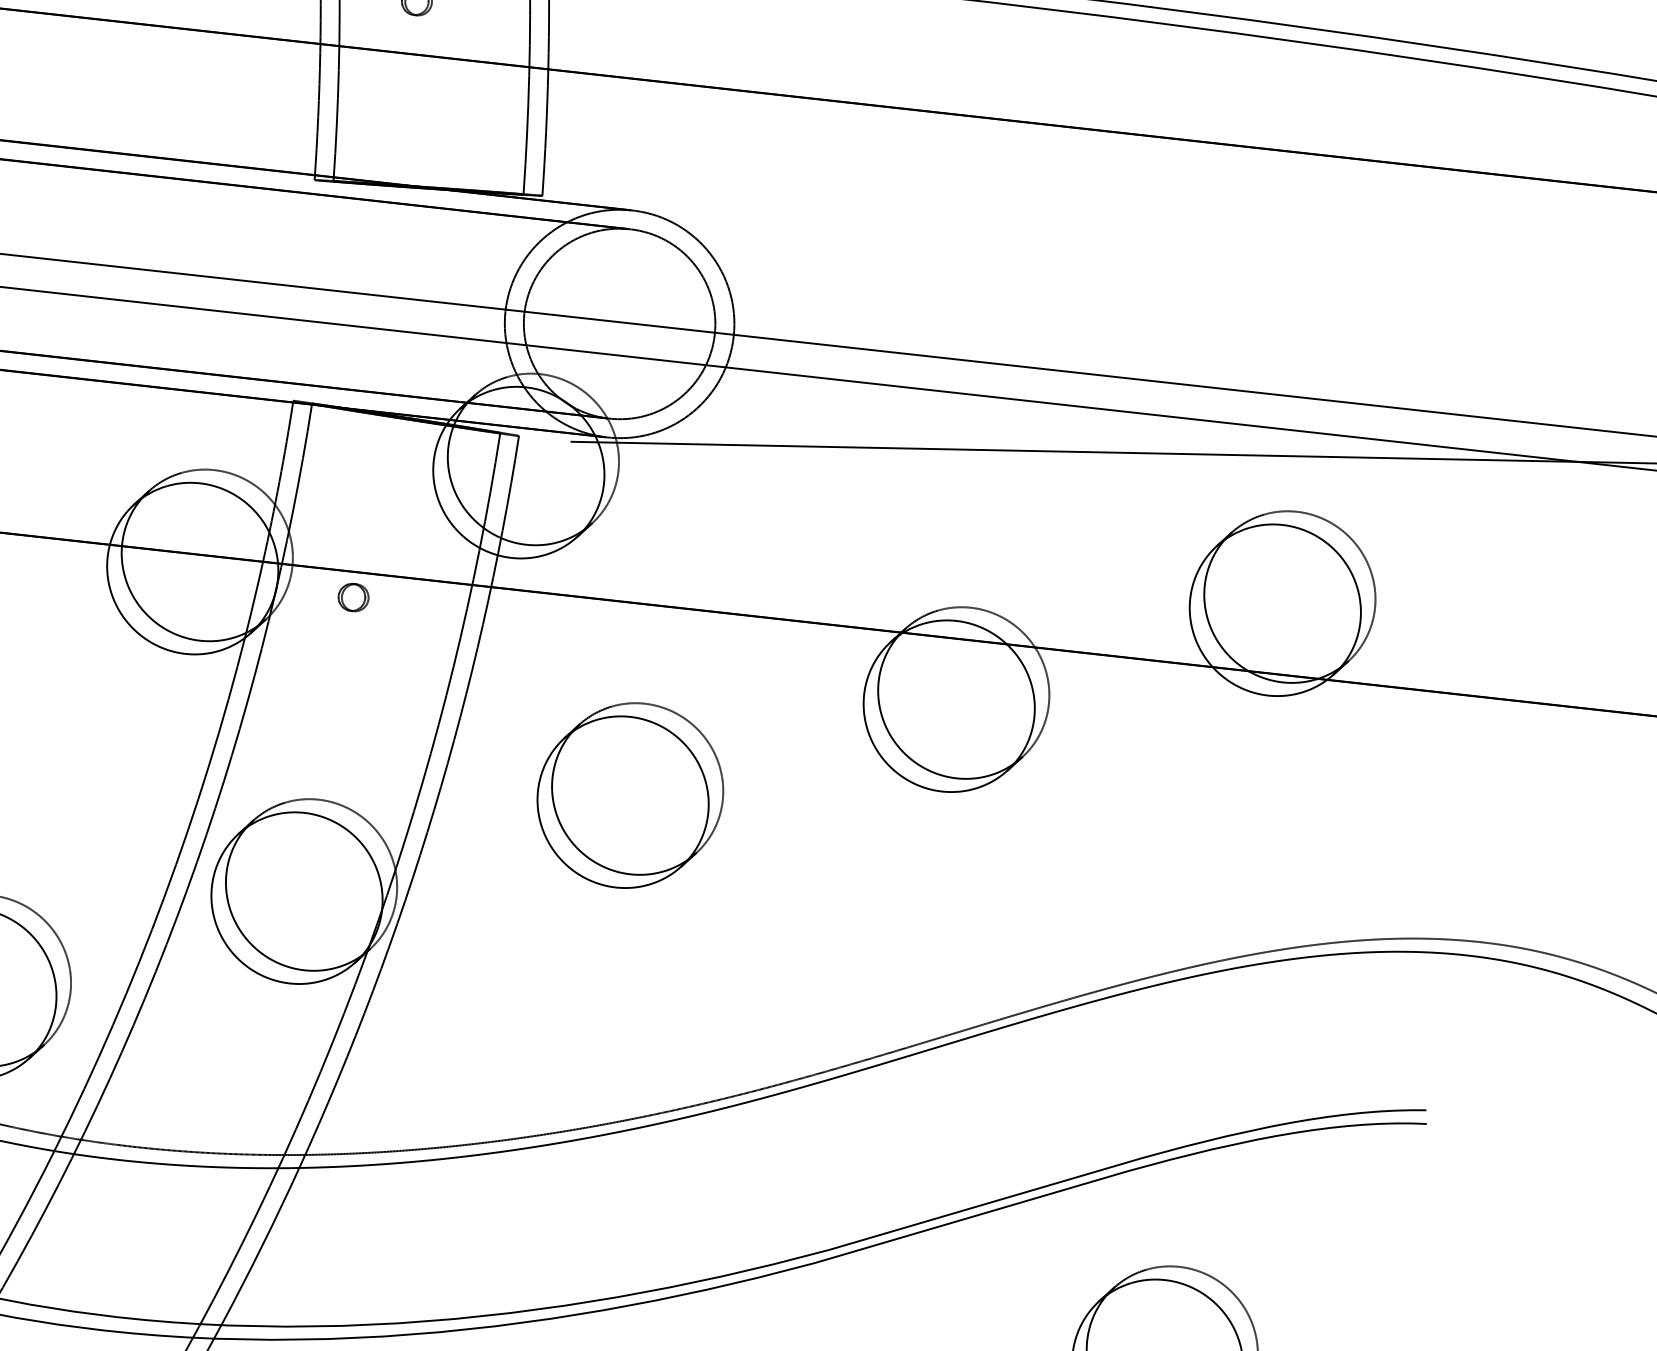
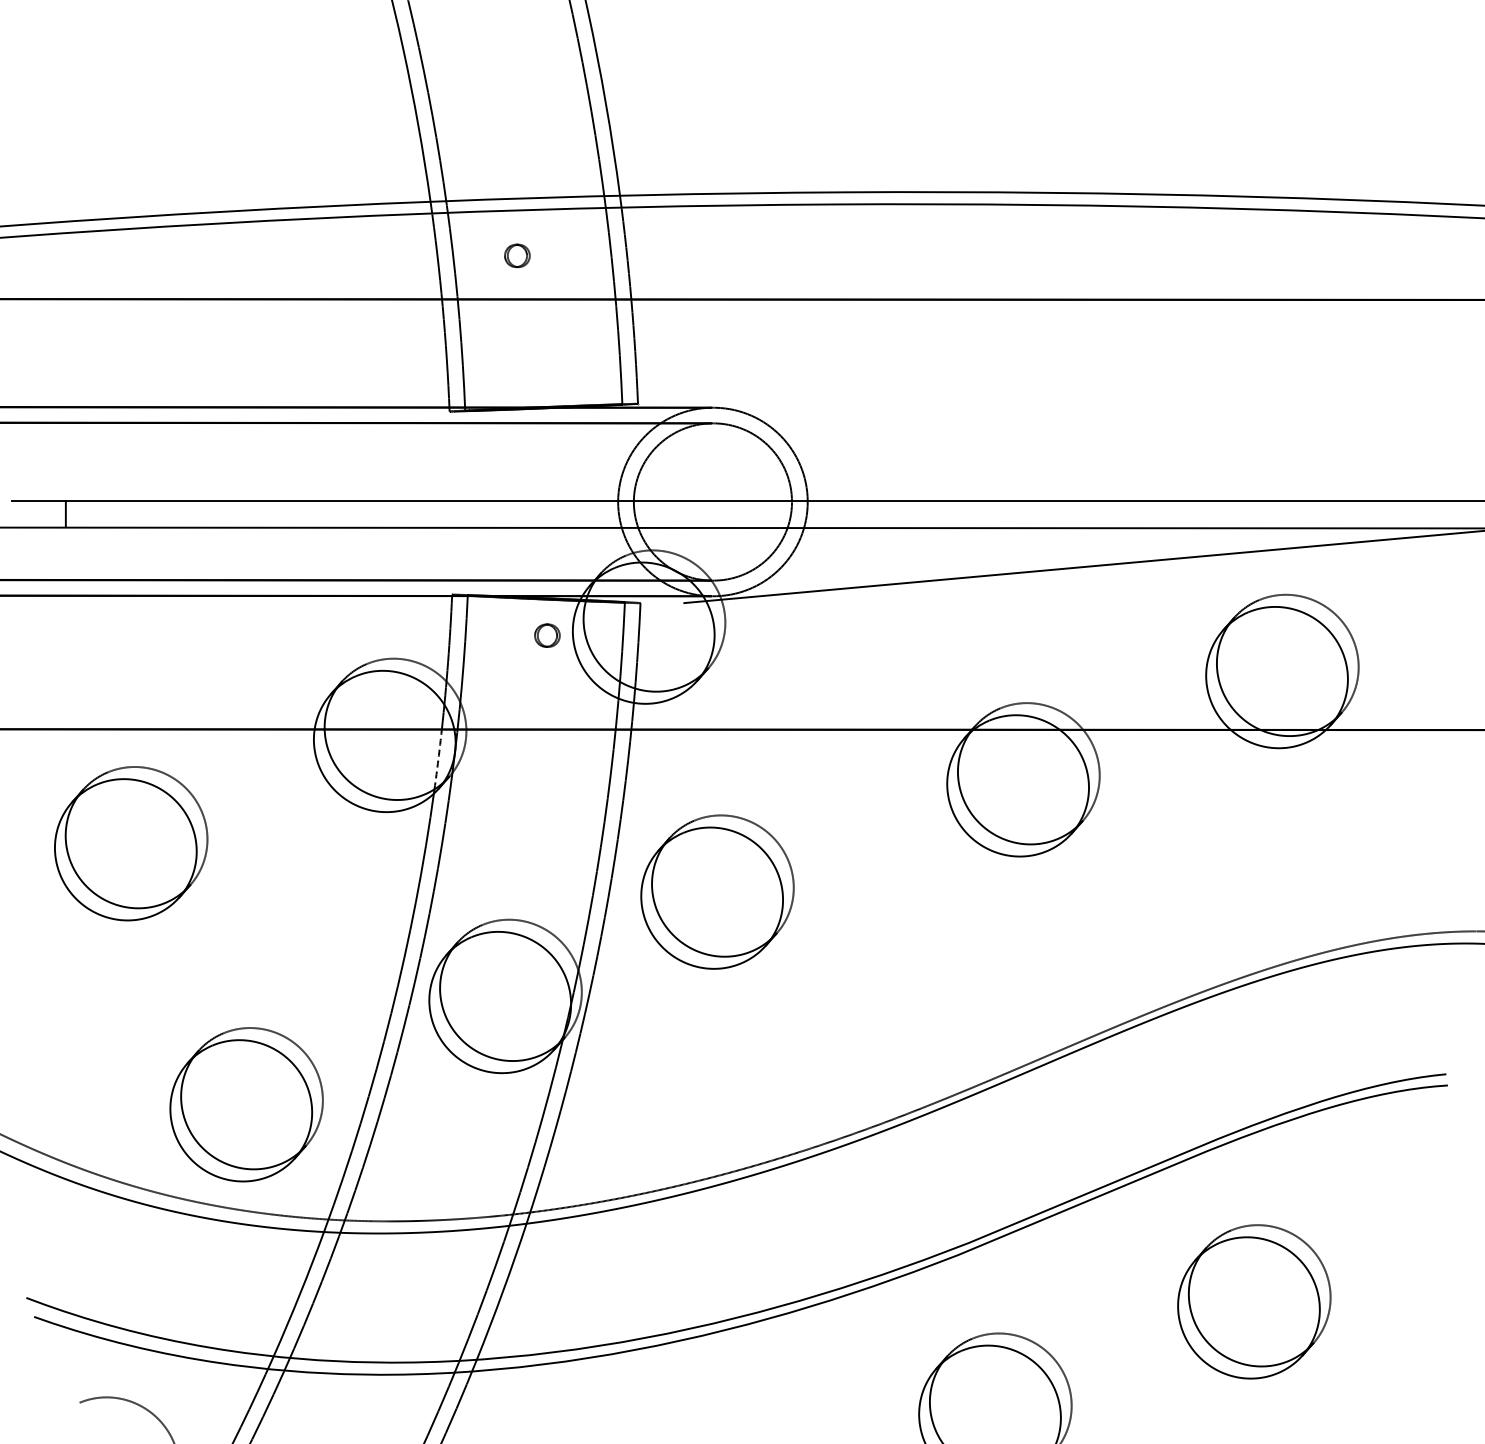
arc: (255, 597) -> (438, 759), solid -> dashed
part: (353, 597) -> (547, 635), moved
part: (630, 794) -> (717, 891), moved

